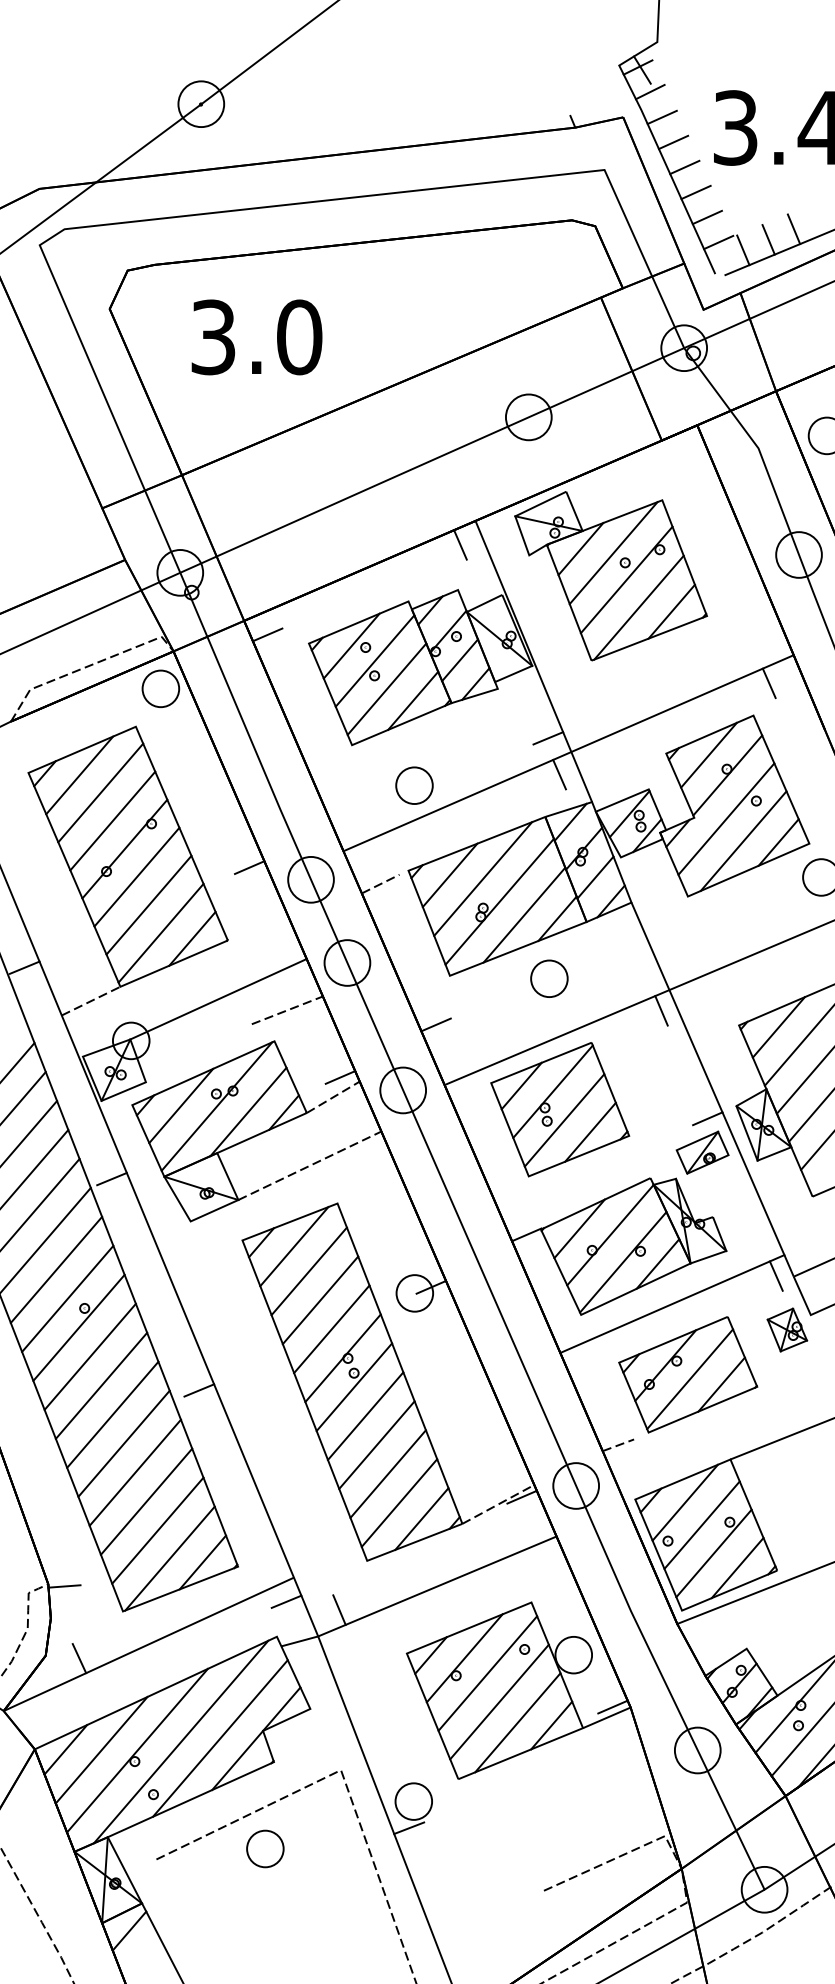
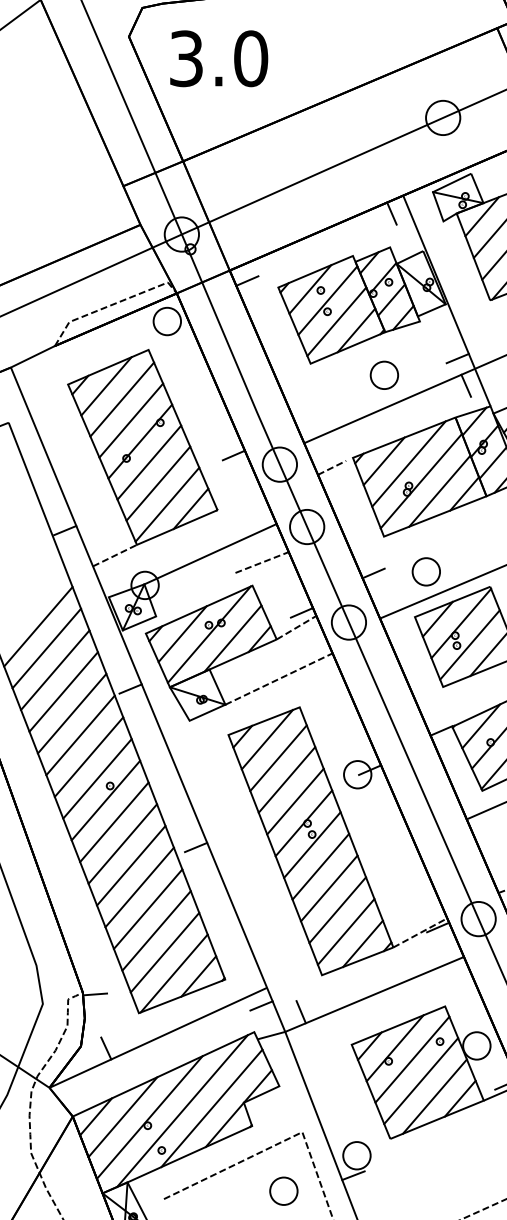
text: (256, 337) -> (218, 58), moved
part: (414, 785) -> (384, 375), moved
part: (549, 978) -> (426, 571), moved
part: (265, 1848) -> (283, 1190), moved

